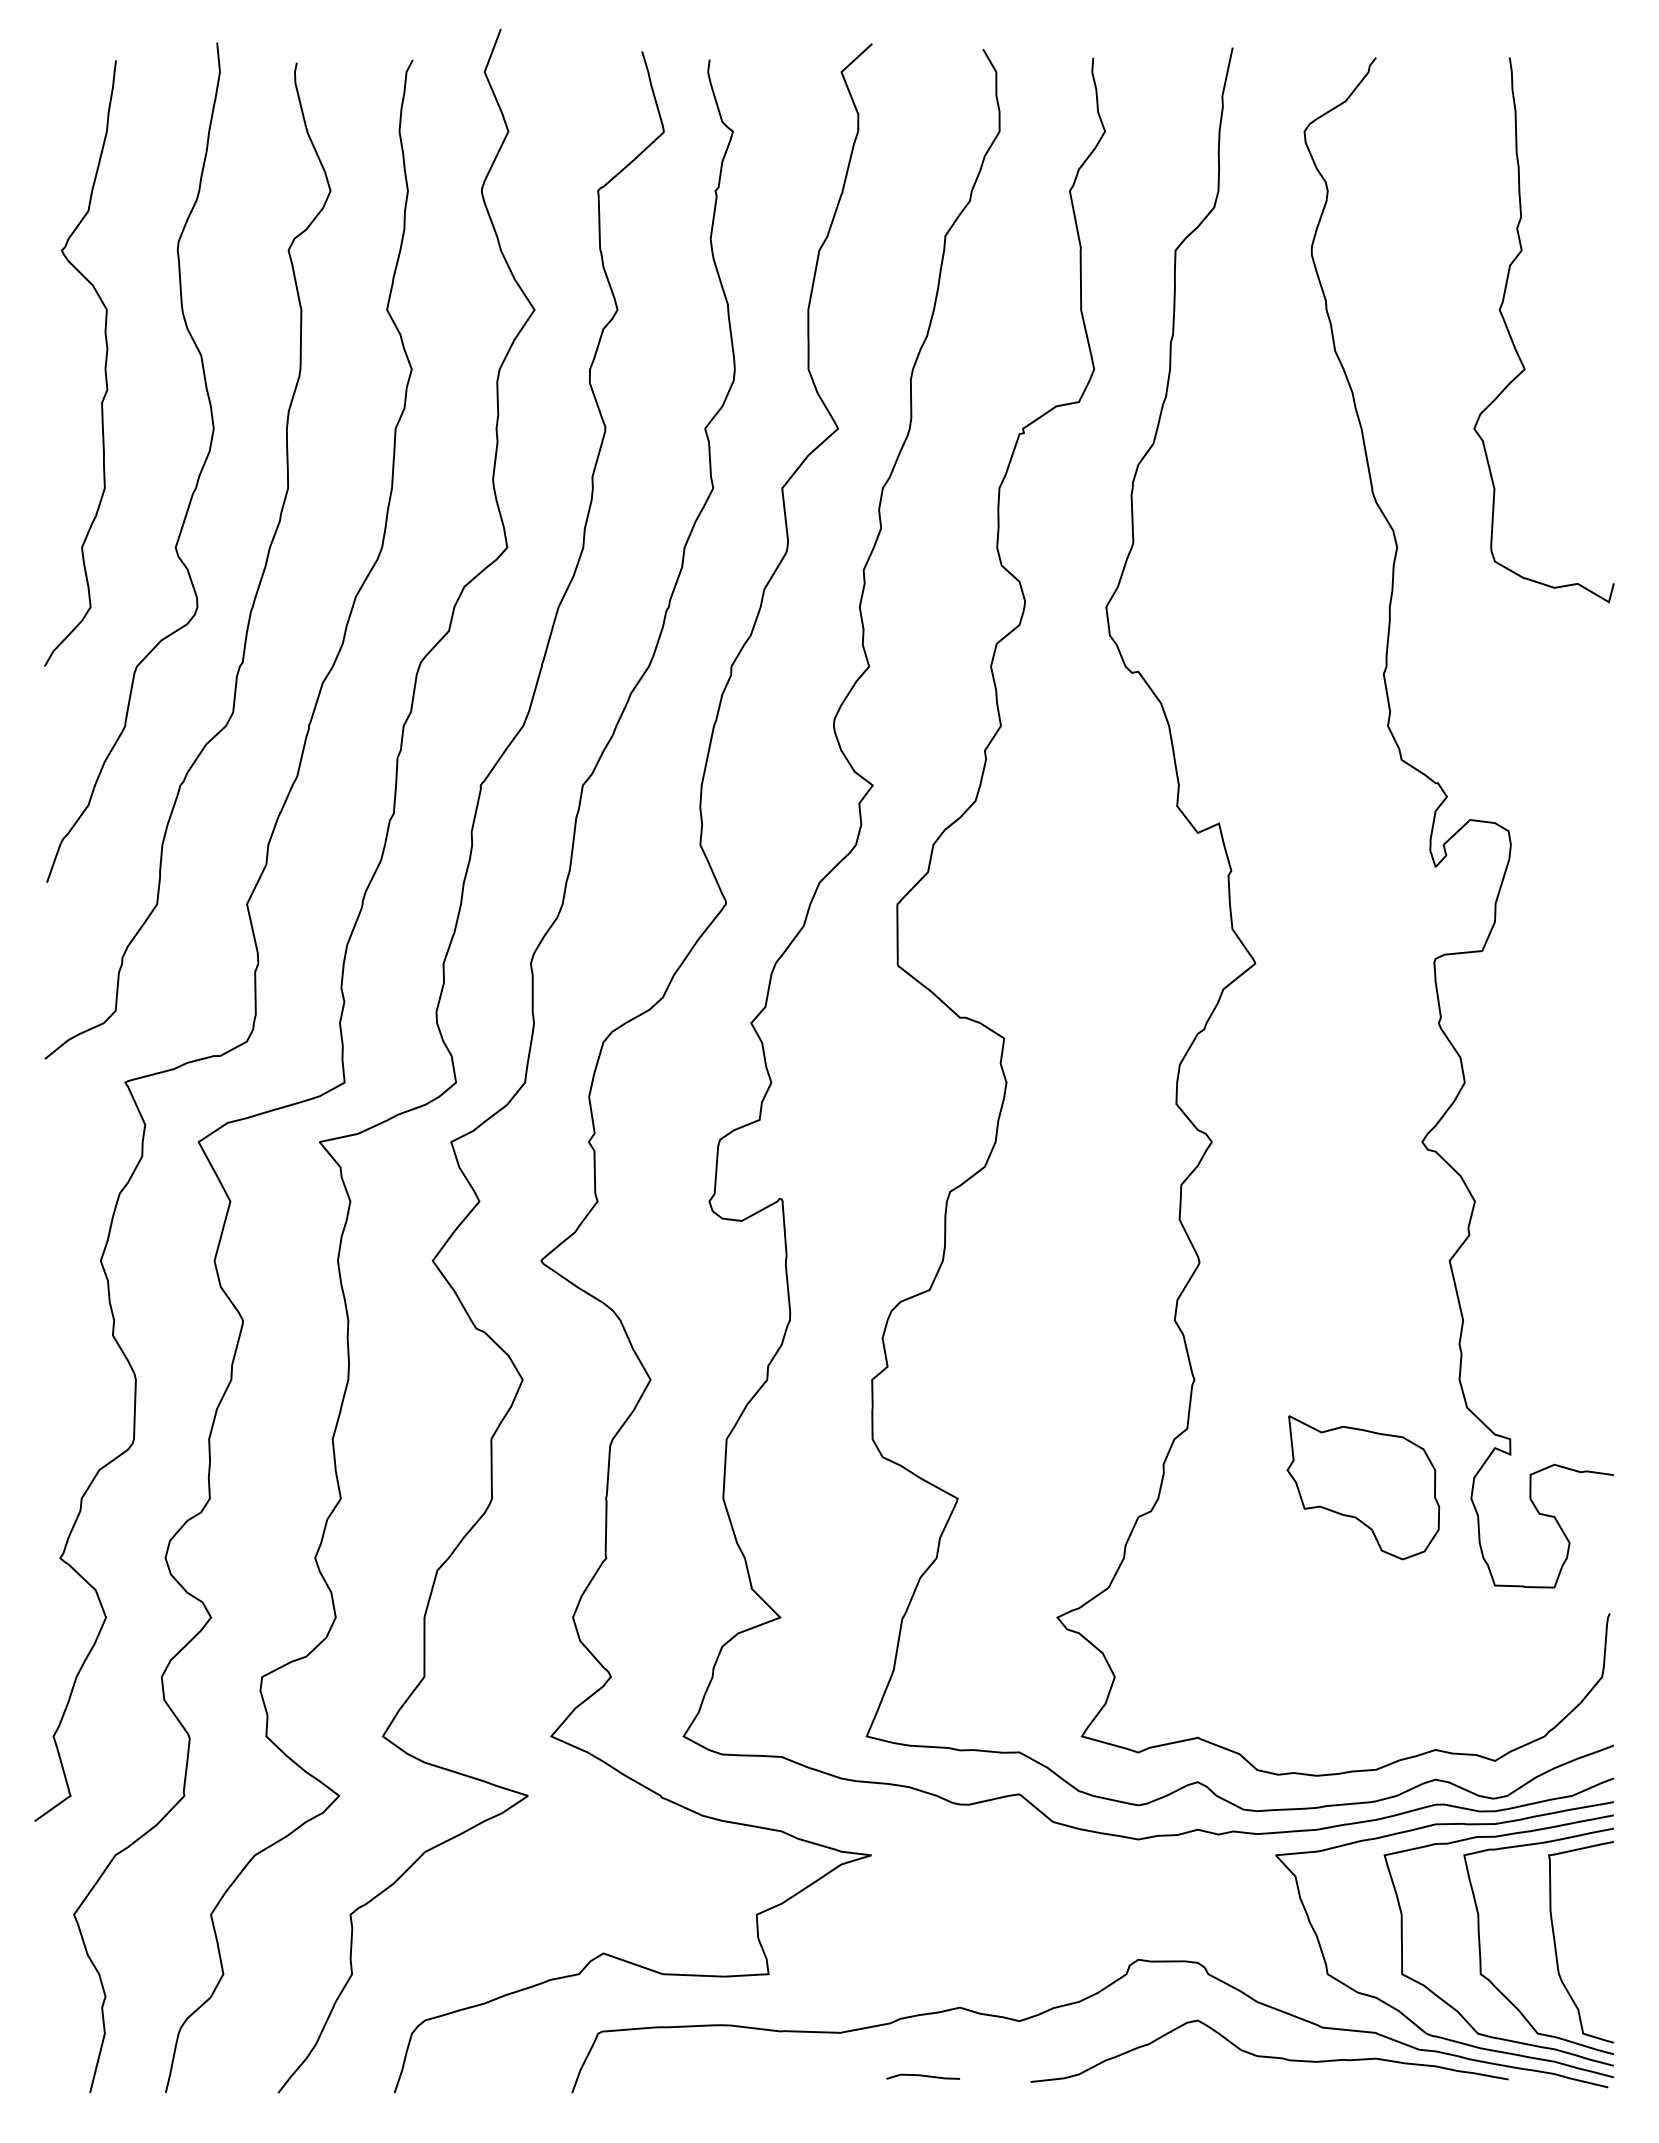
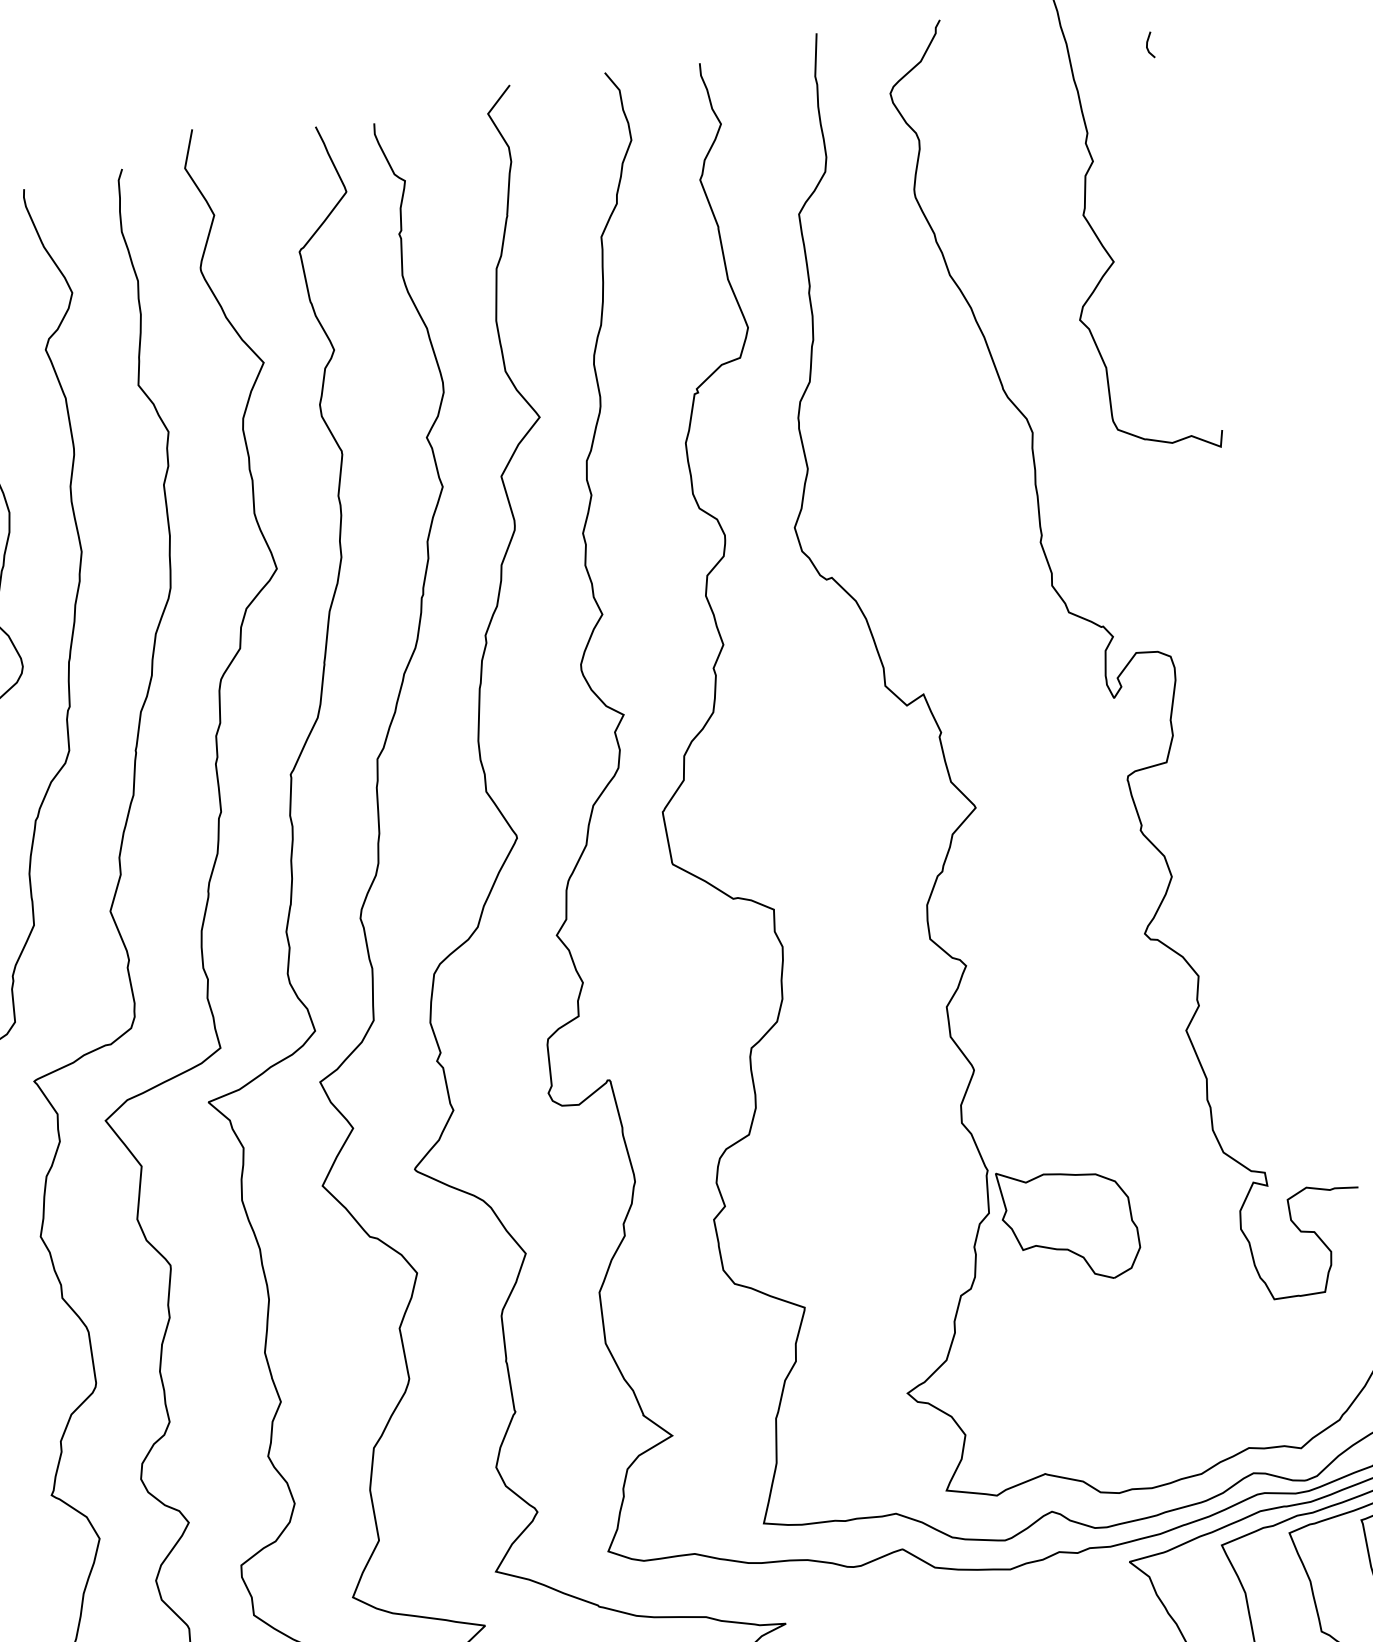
line: (1608, 128) -> (1148, 44), added
part: (1362, 1487) -> (1069, 1223), moved

